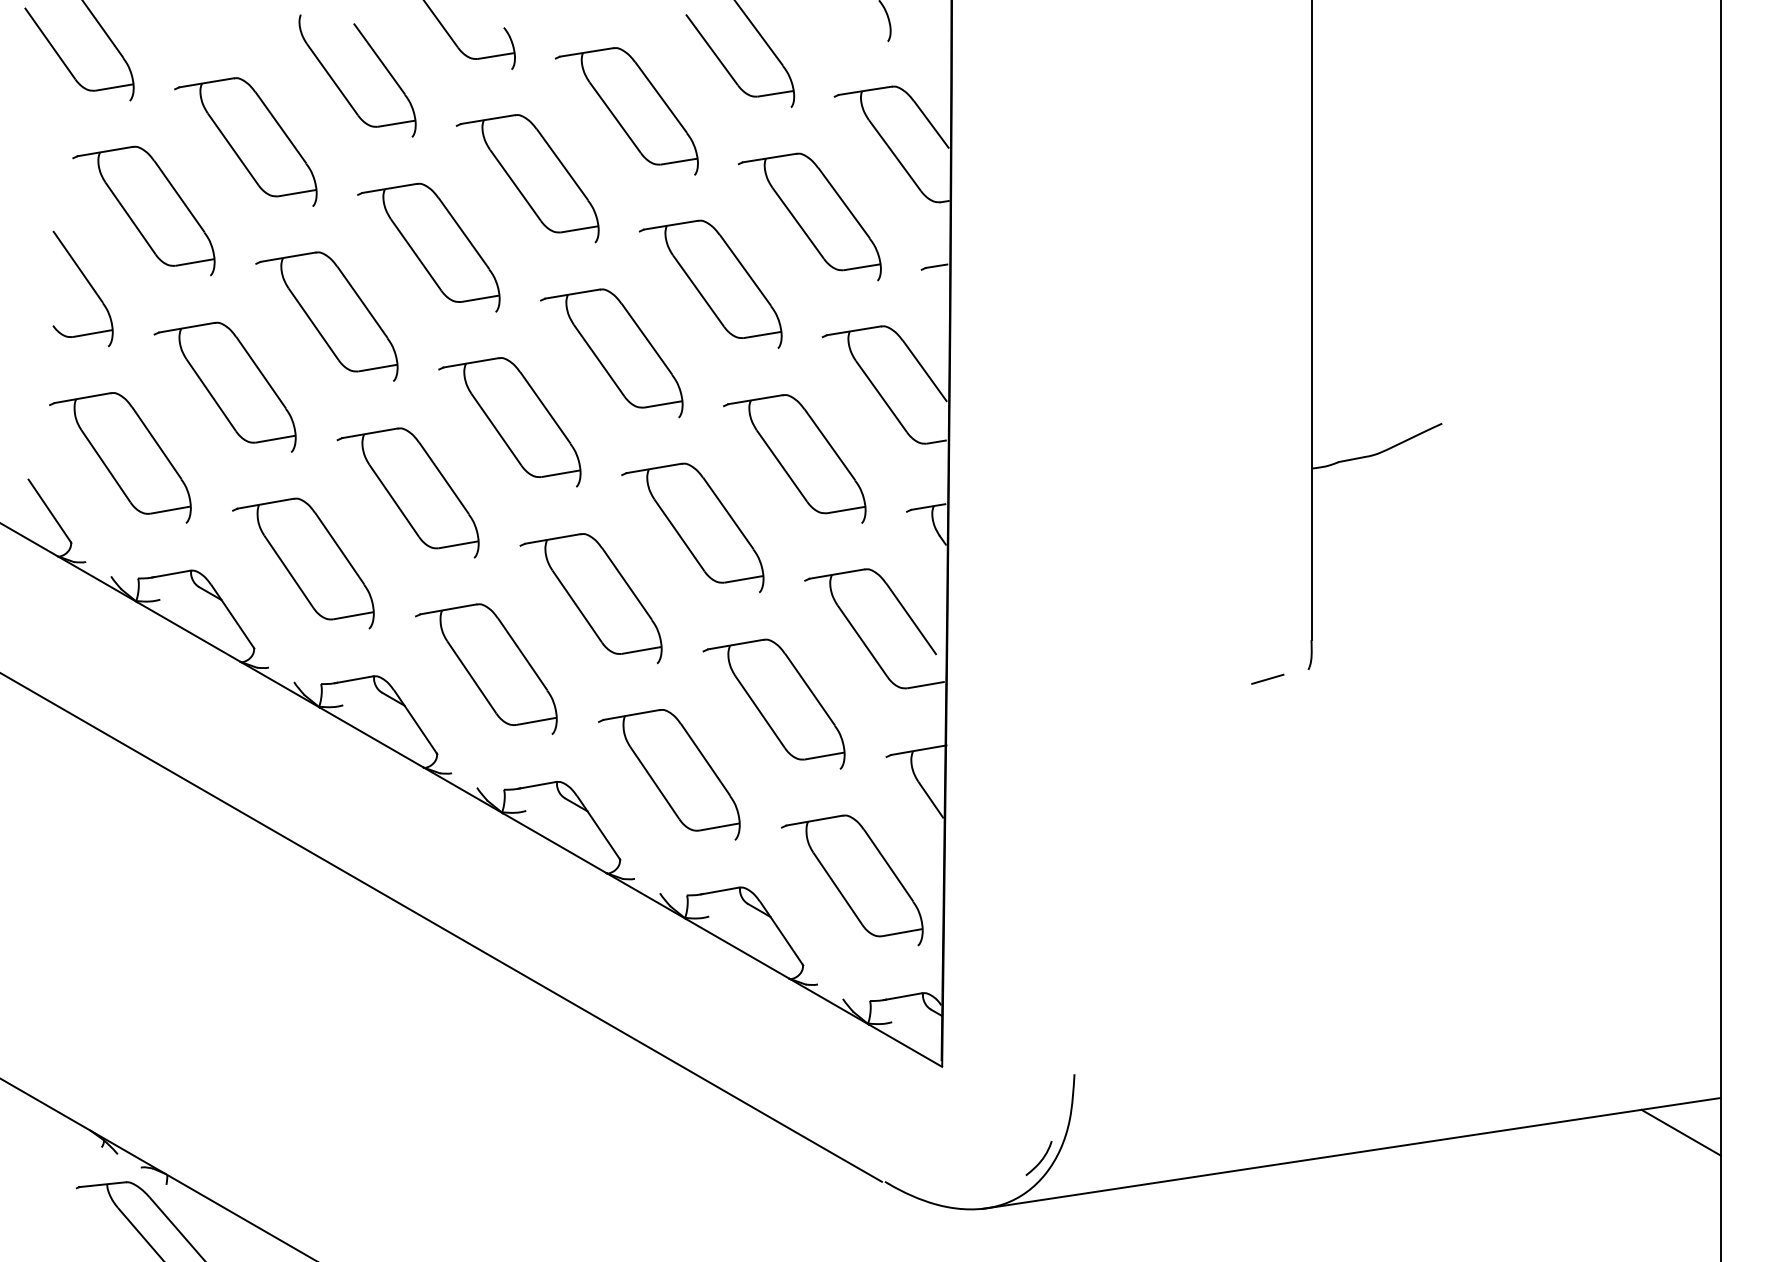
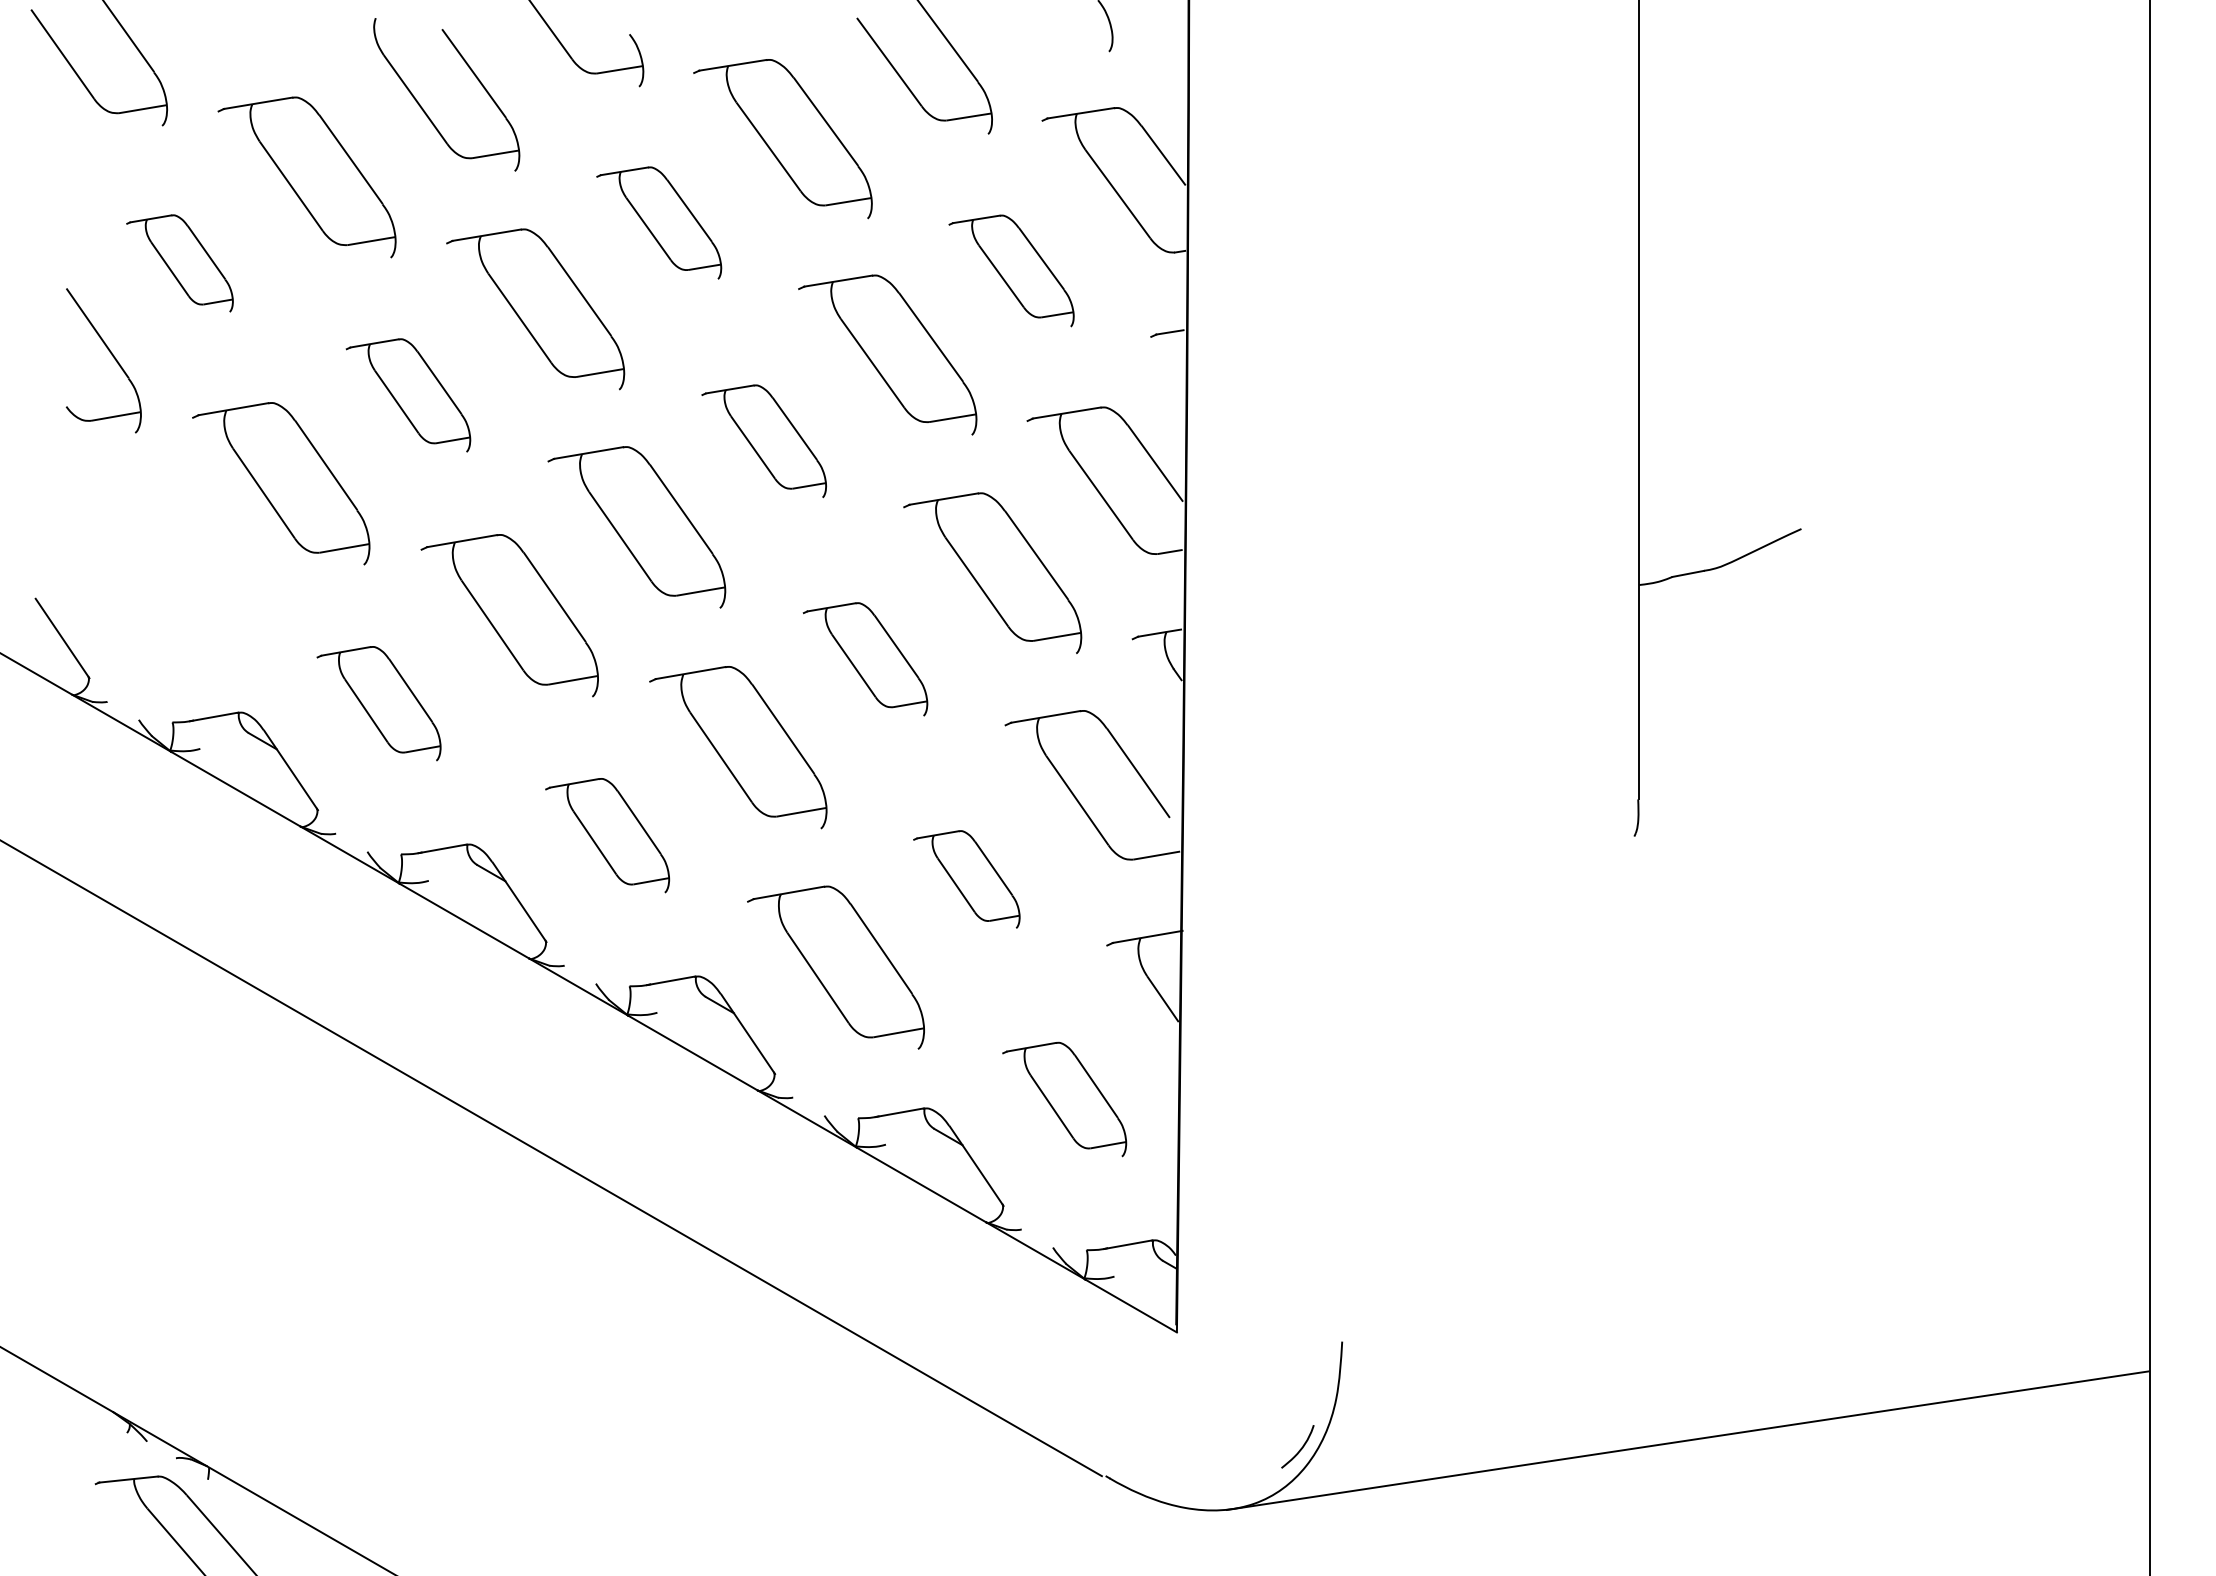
part: (527, 178) -> (658, 222), size x0.7
part: (143, 211) -> (179, 263), size x0.6
part: (809, 216) -> (1011, 270), size x0.7
part: (326, 316) -> (408, 395), size x0.7
part: (611, 353) -> (763, 441), size x0.7
part: (120, 457) -> (150, 571), removed
part: (692, 528) -> (865, 659), size x0.7
part: (302, 563) -> (378, 703), size x0.7
part: (486, 669) -> (607, 835), size x0.7
line: (1267, 679) -> (1583, 848), removed
part: (773, 704) -> (966, 879), size x0.6
part: (852, 880) -> (1064, 1099), size x0.7
line: (1680, 1132) -> (2099, 1414), removed

